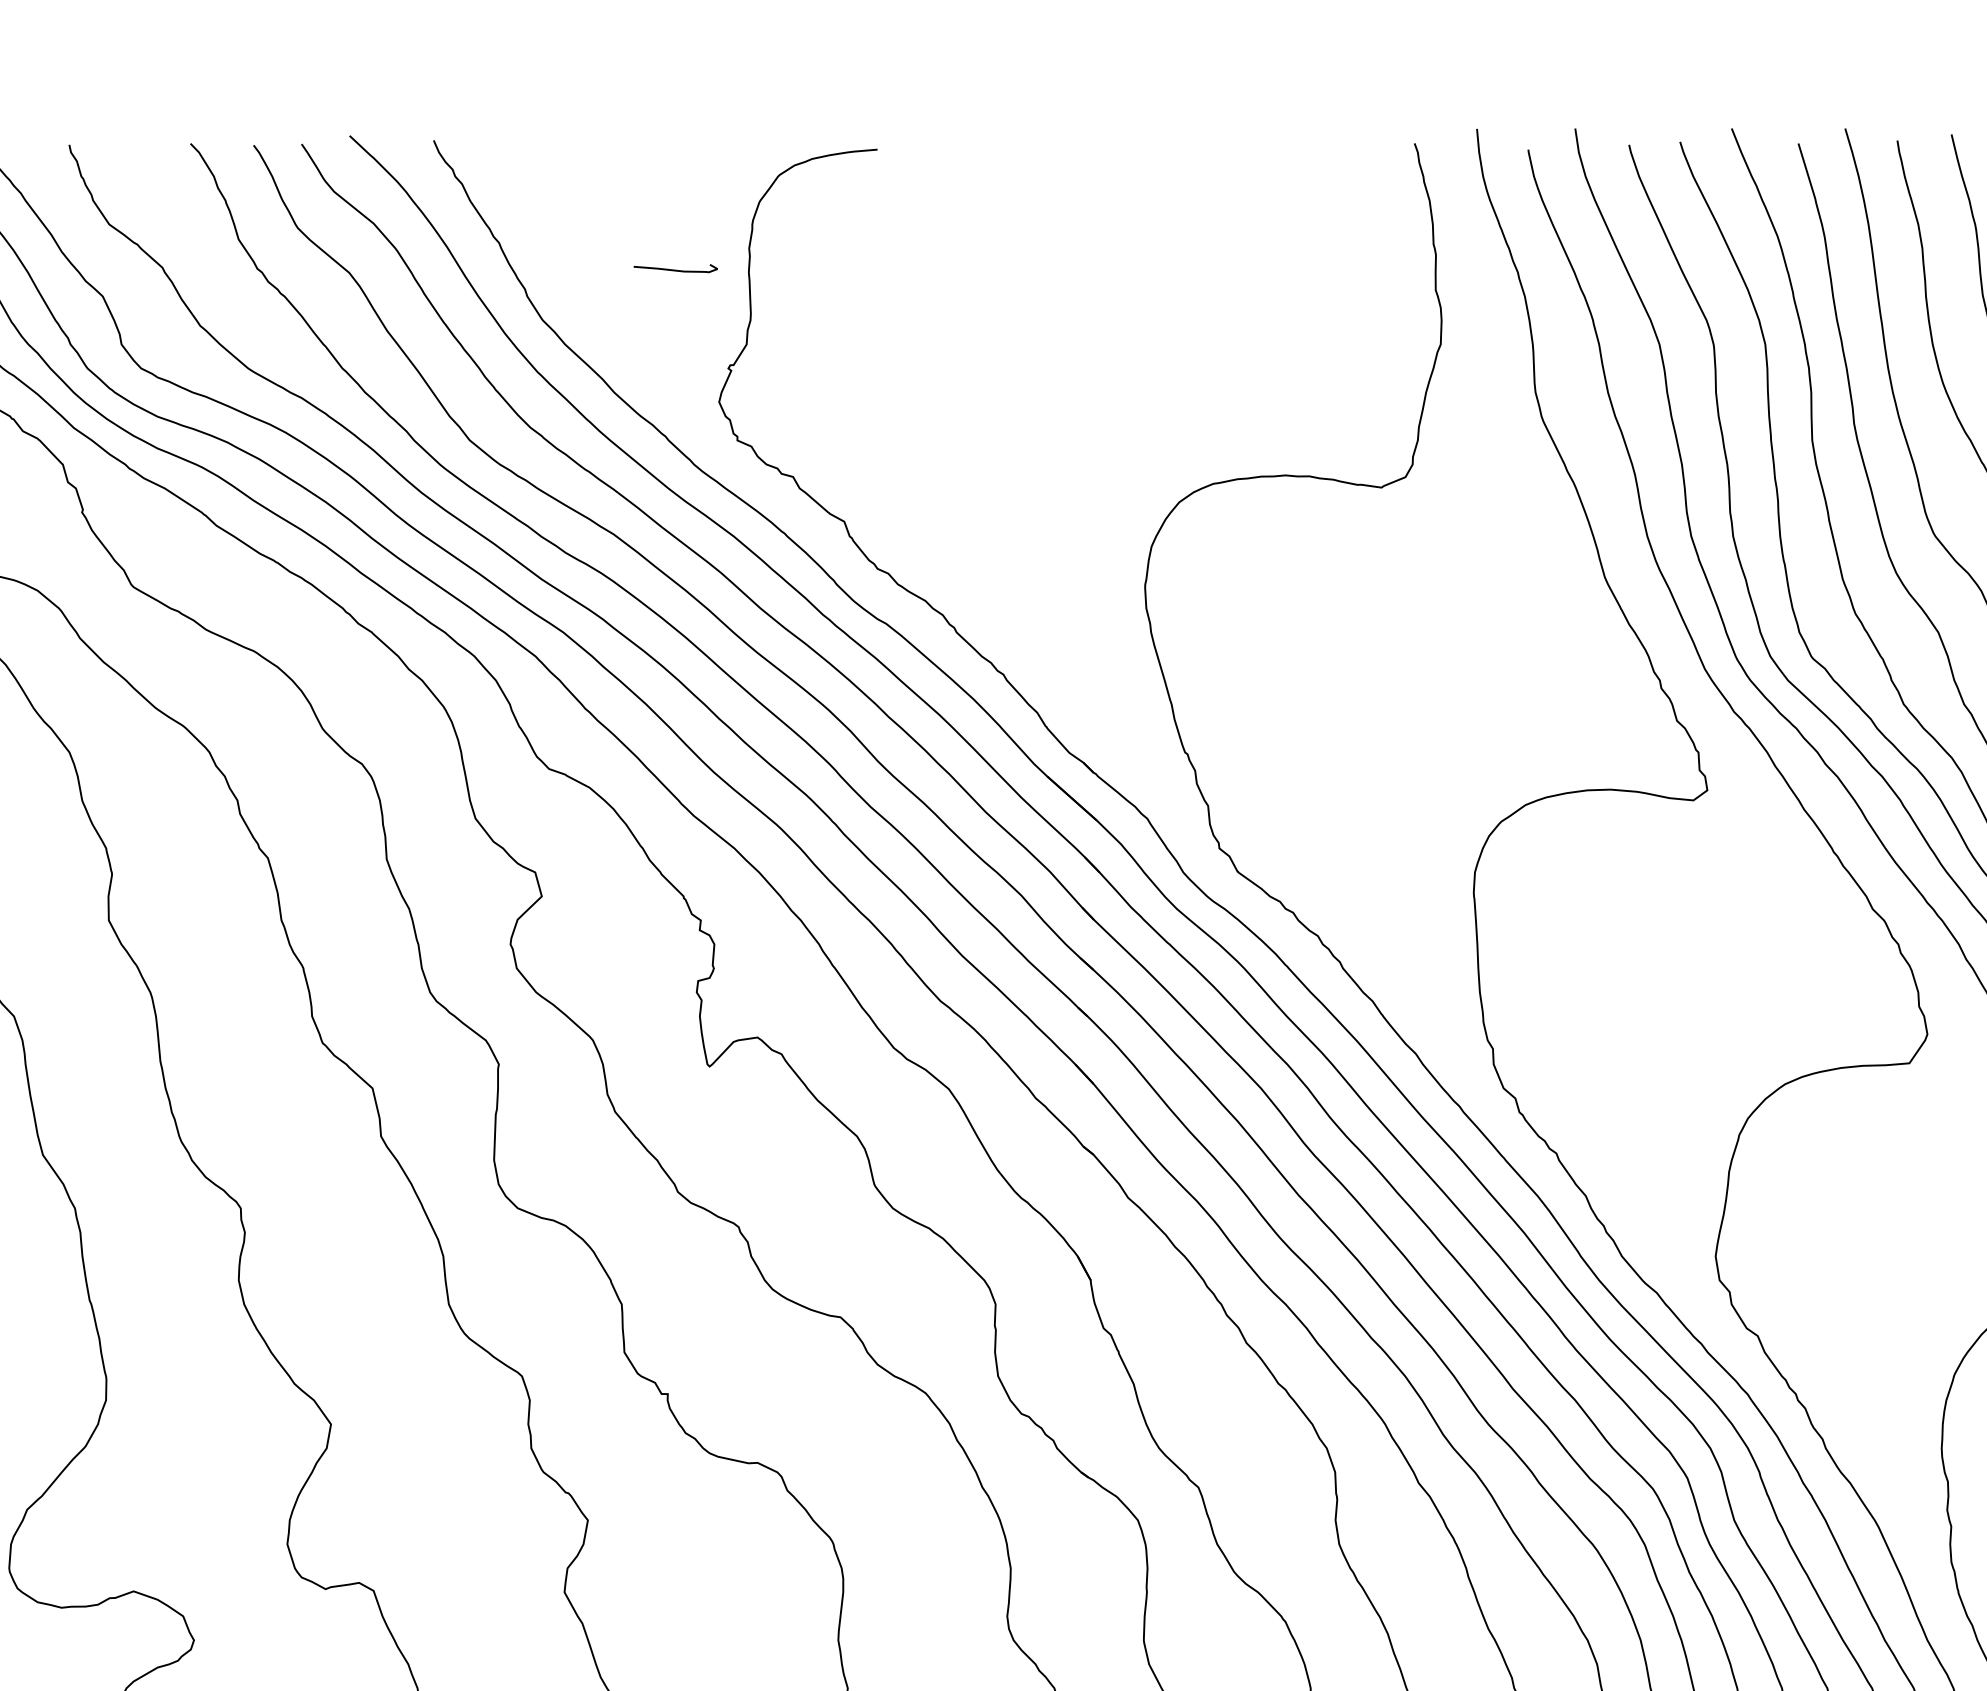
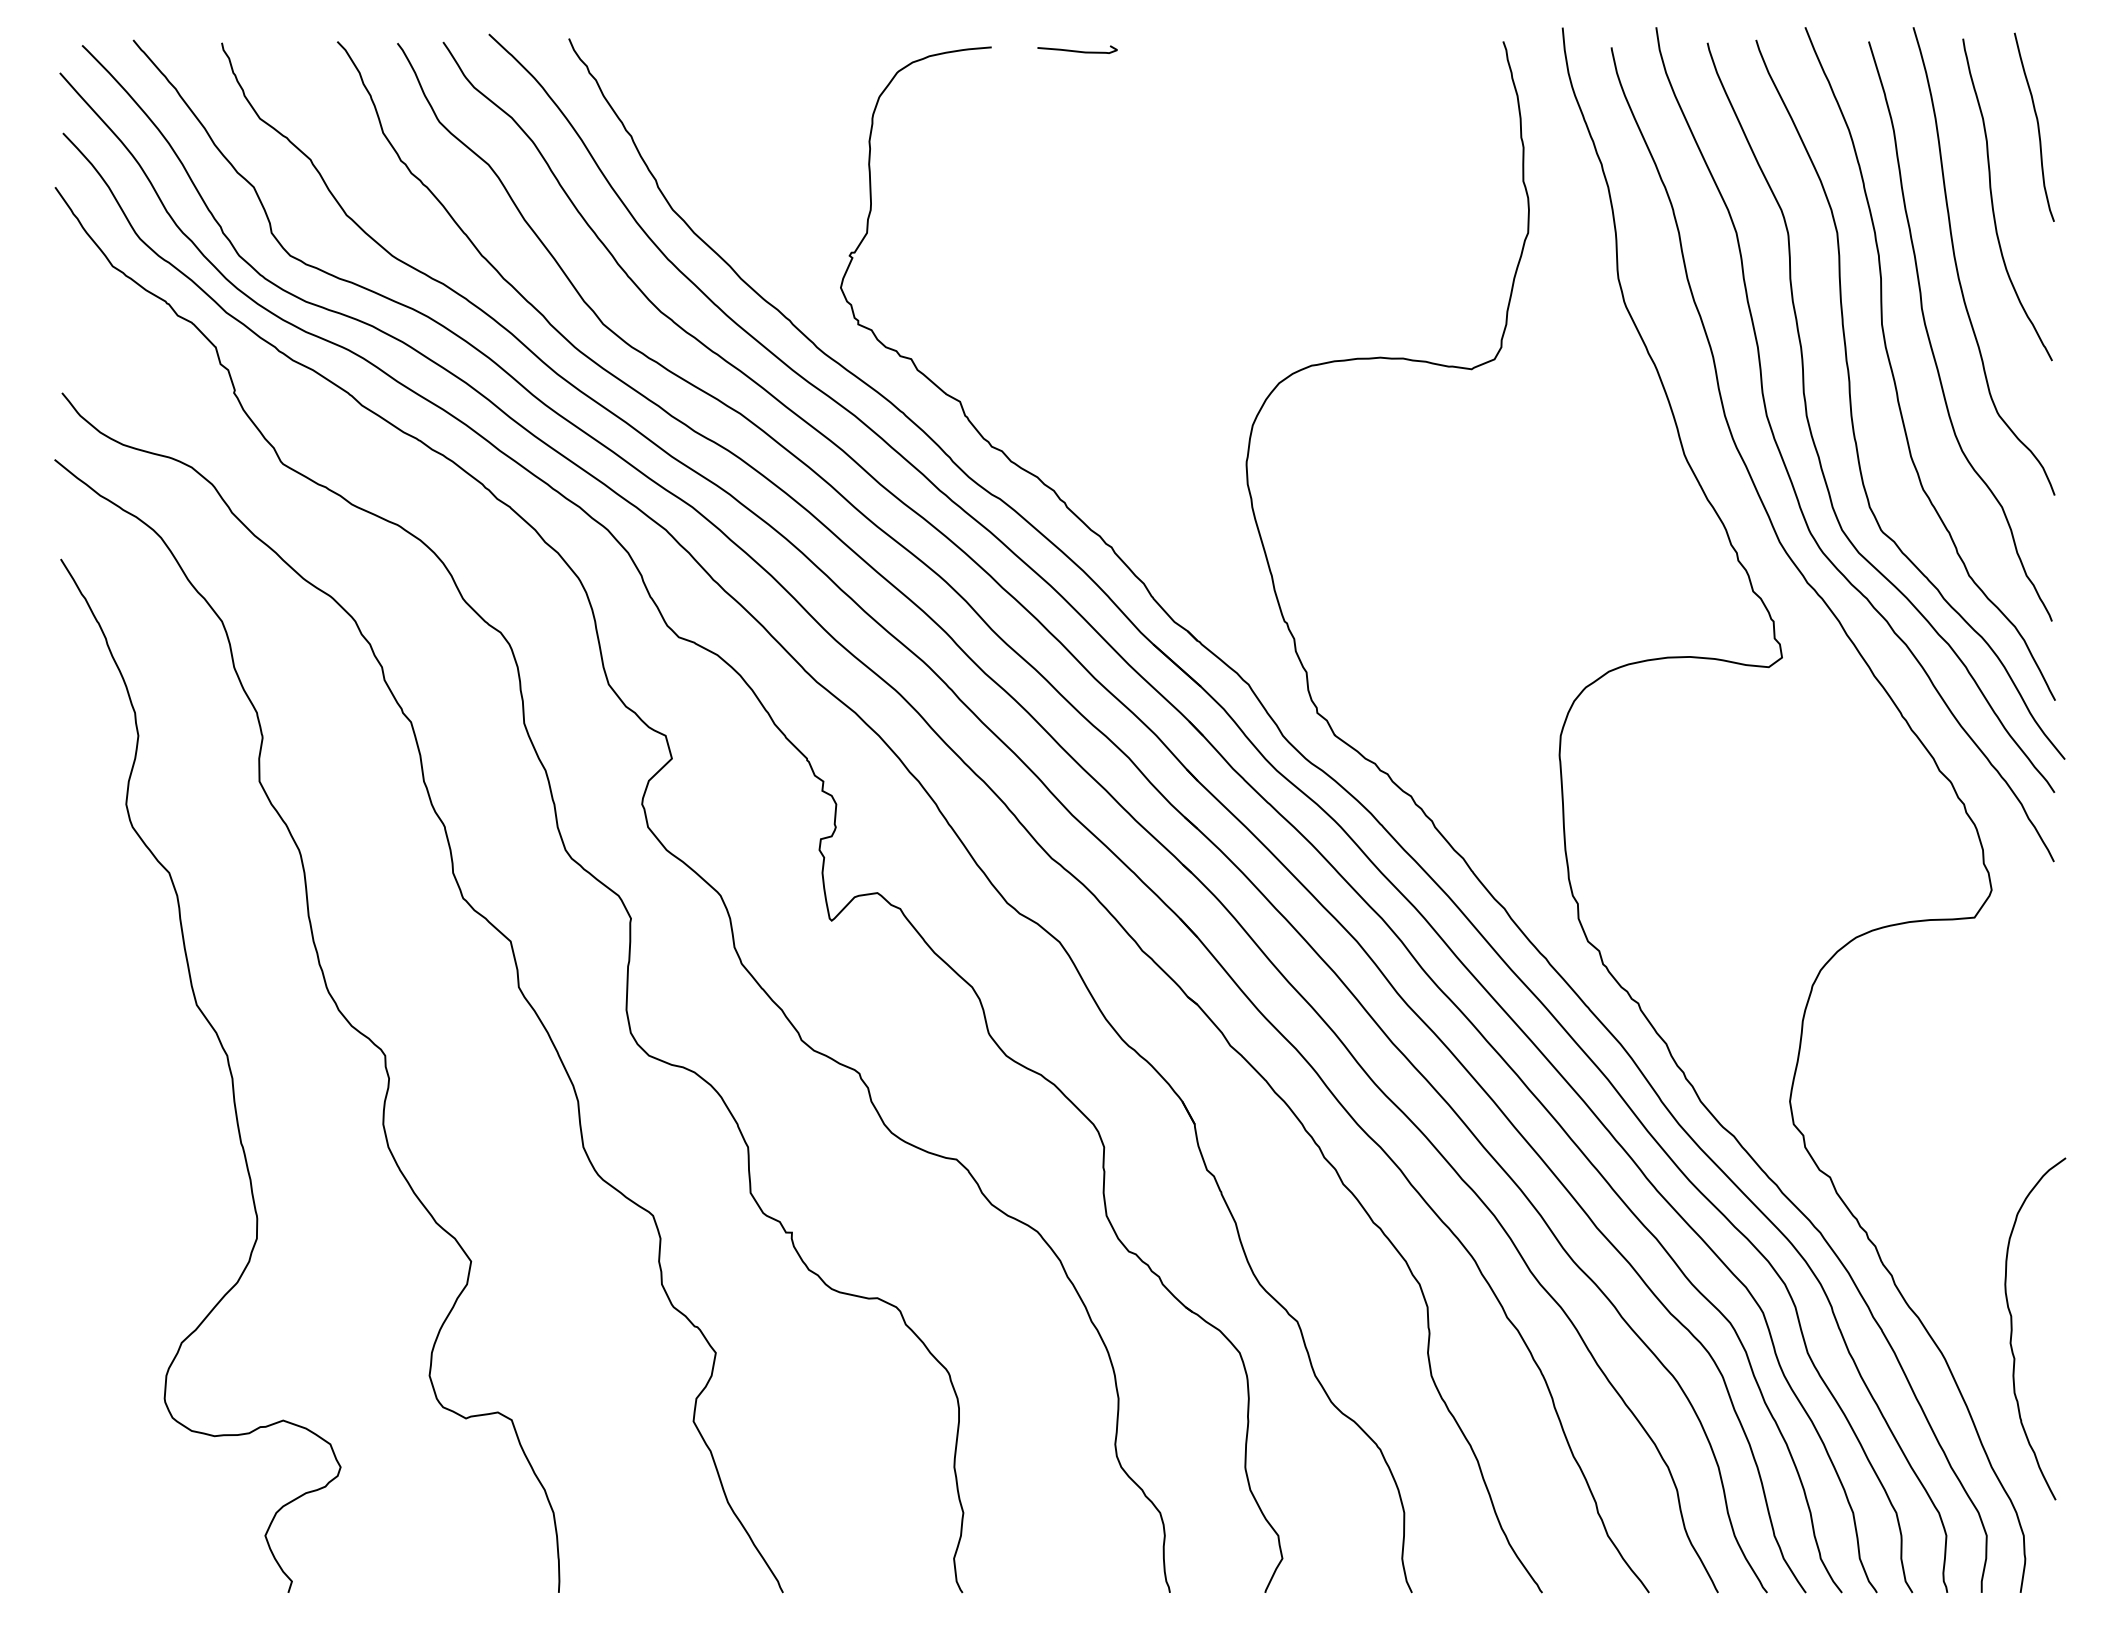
curve: (675, 269) -> (1077, 50), moved

